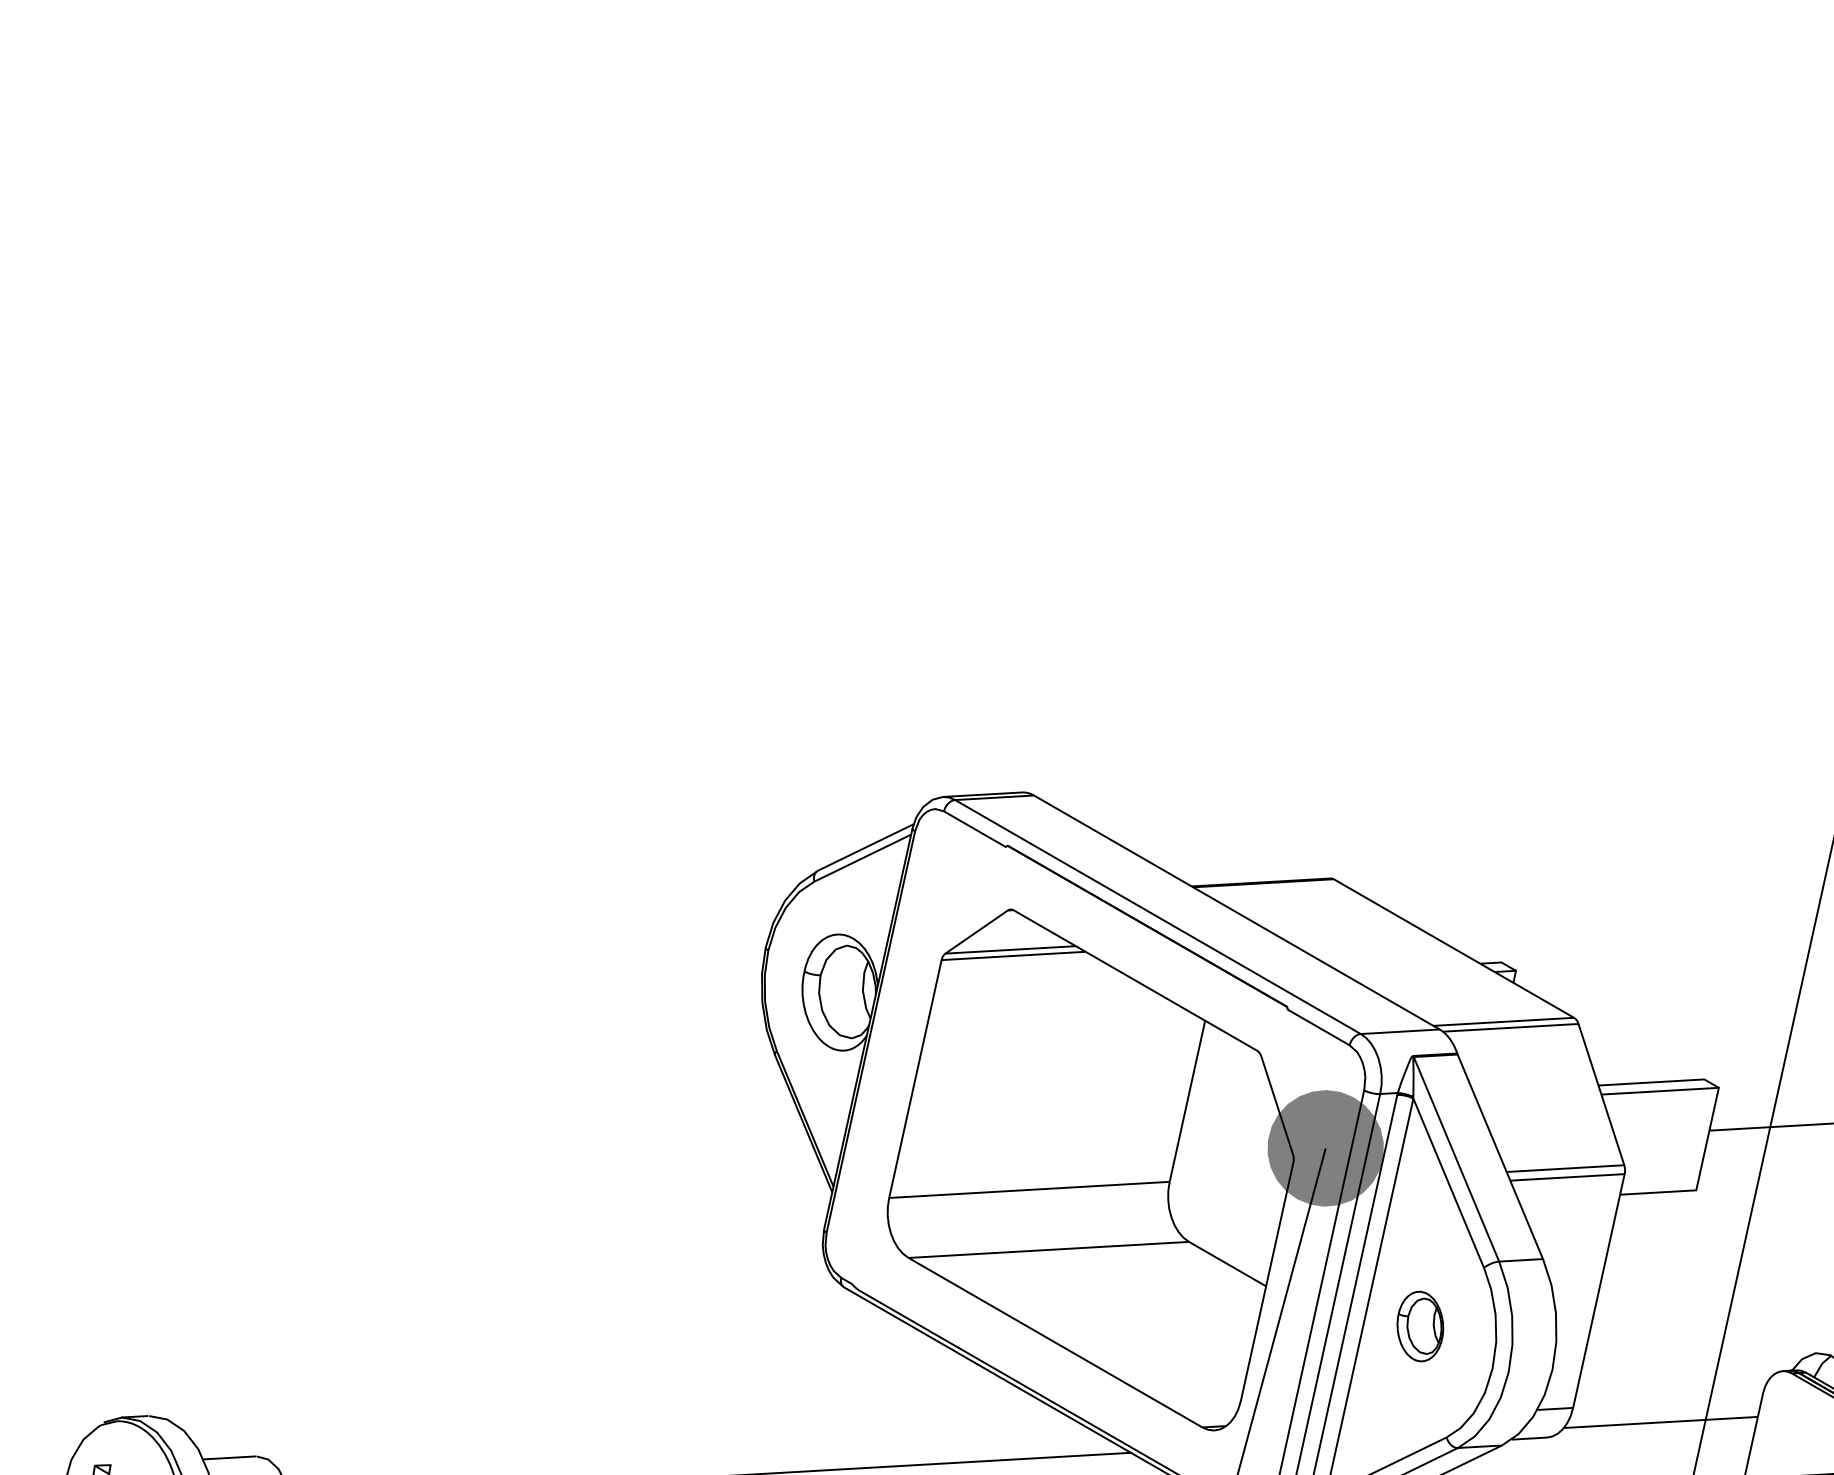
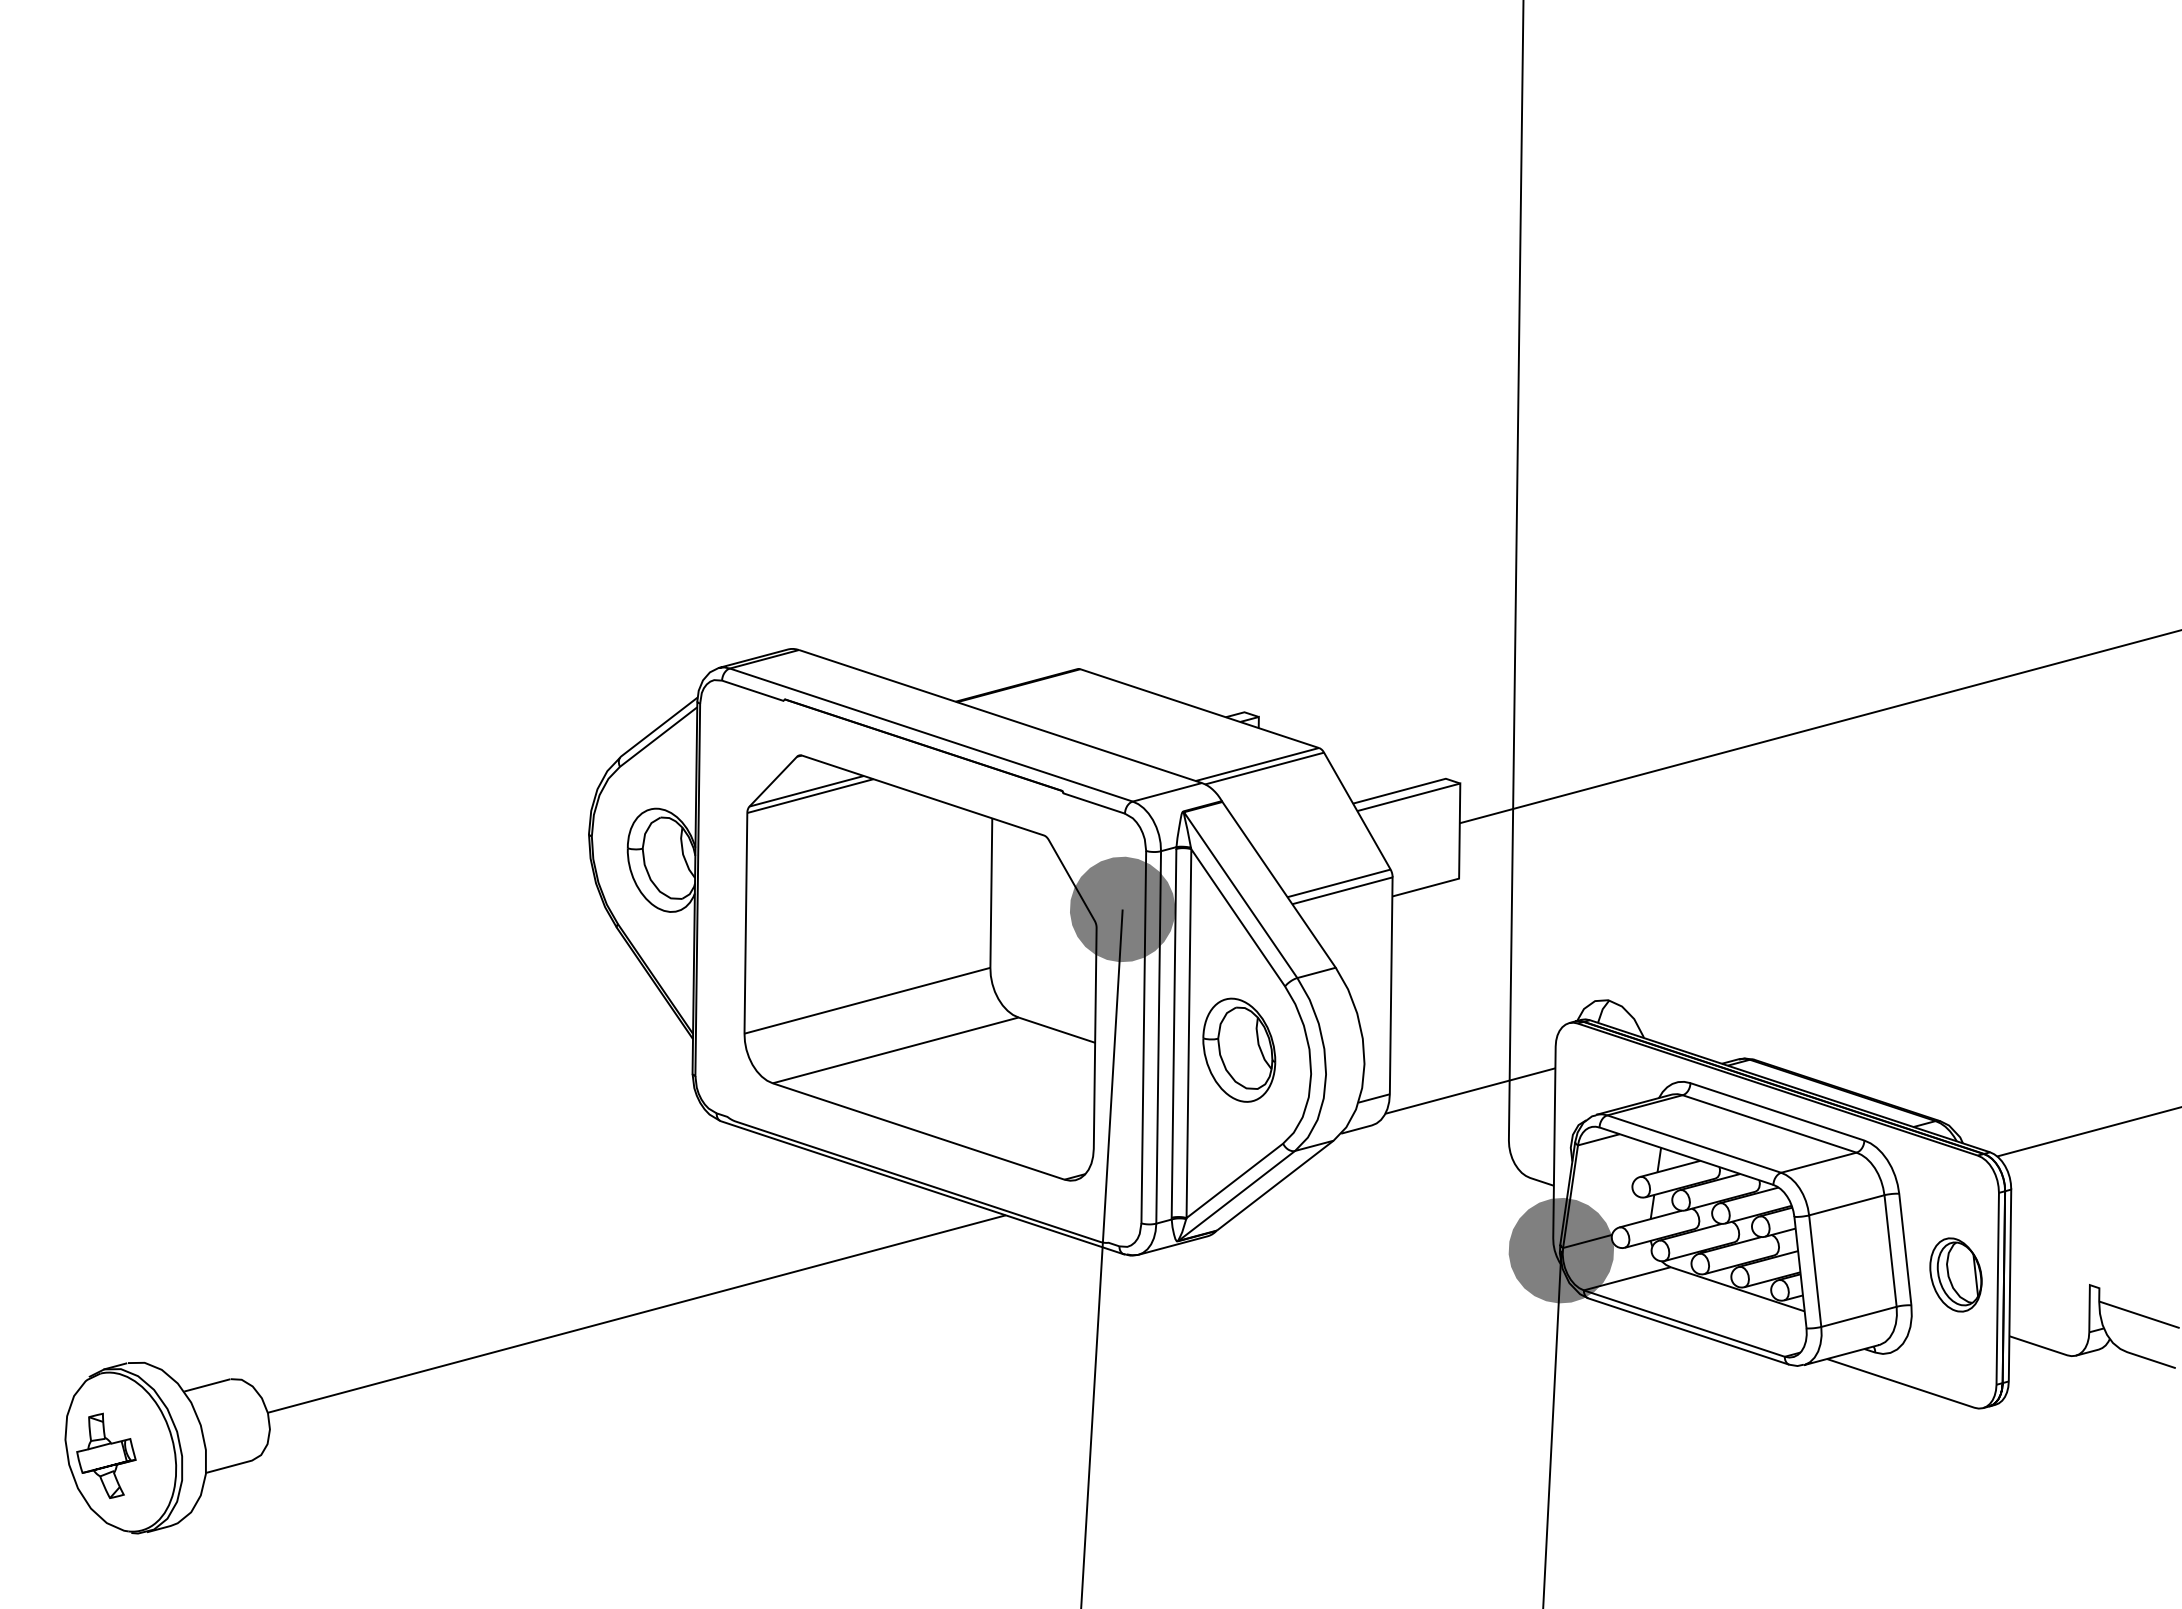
part: (1420, 1325) -> (1239, 1049), size x1.67

